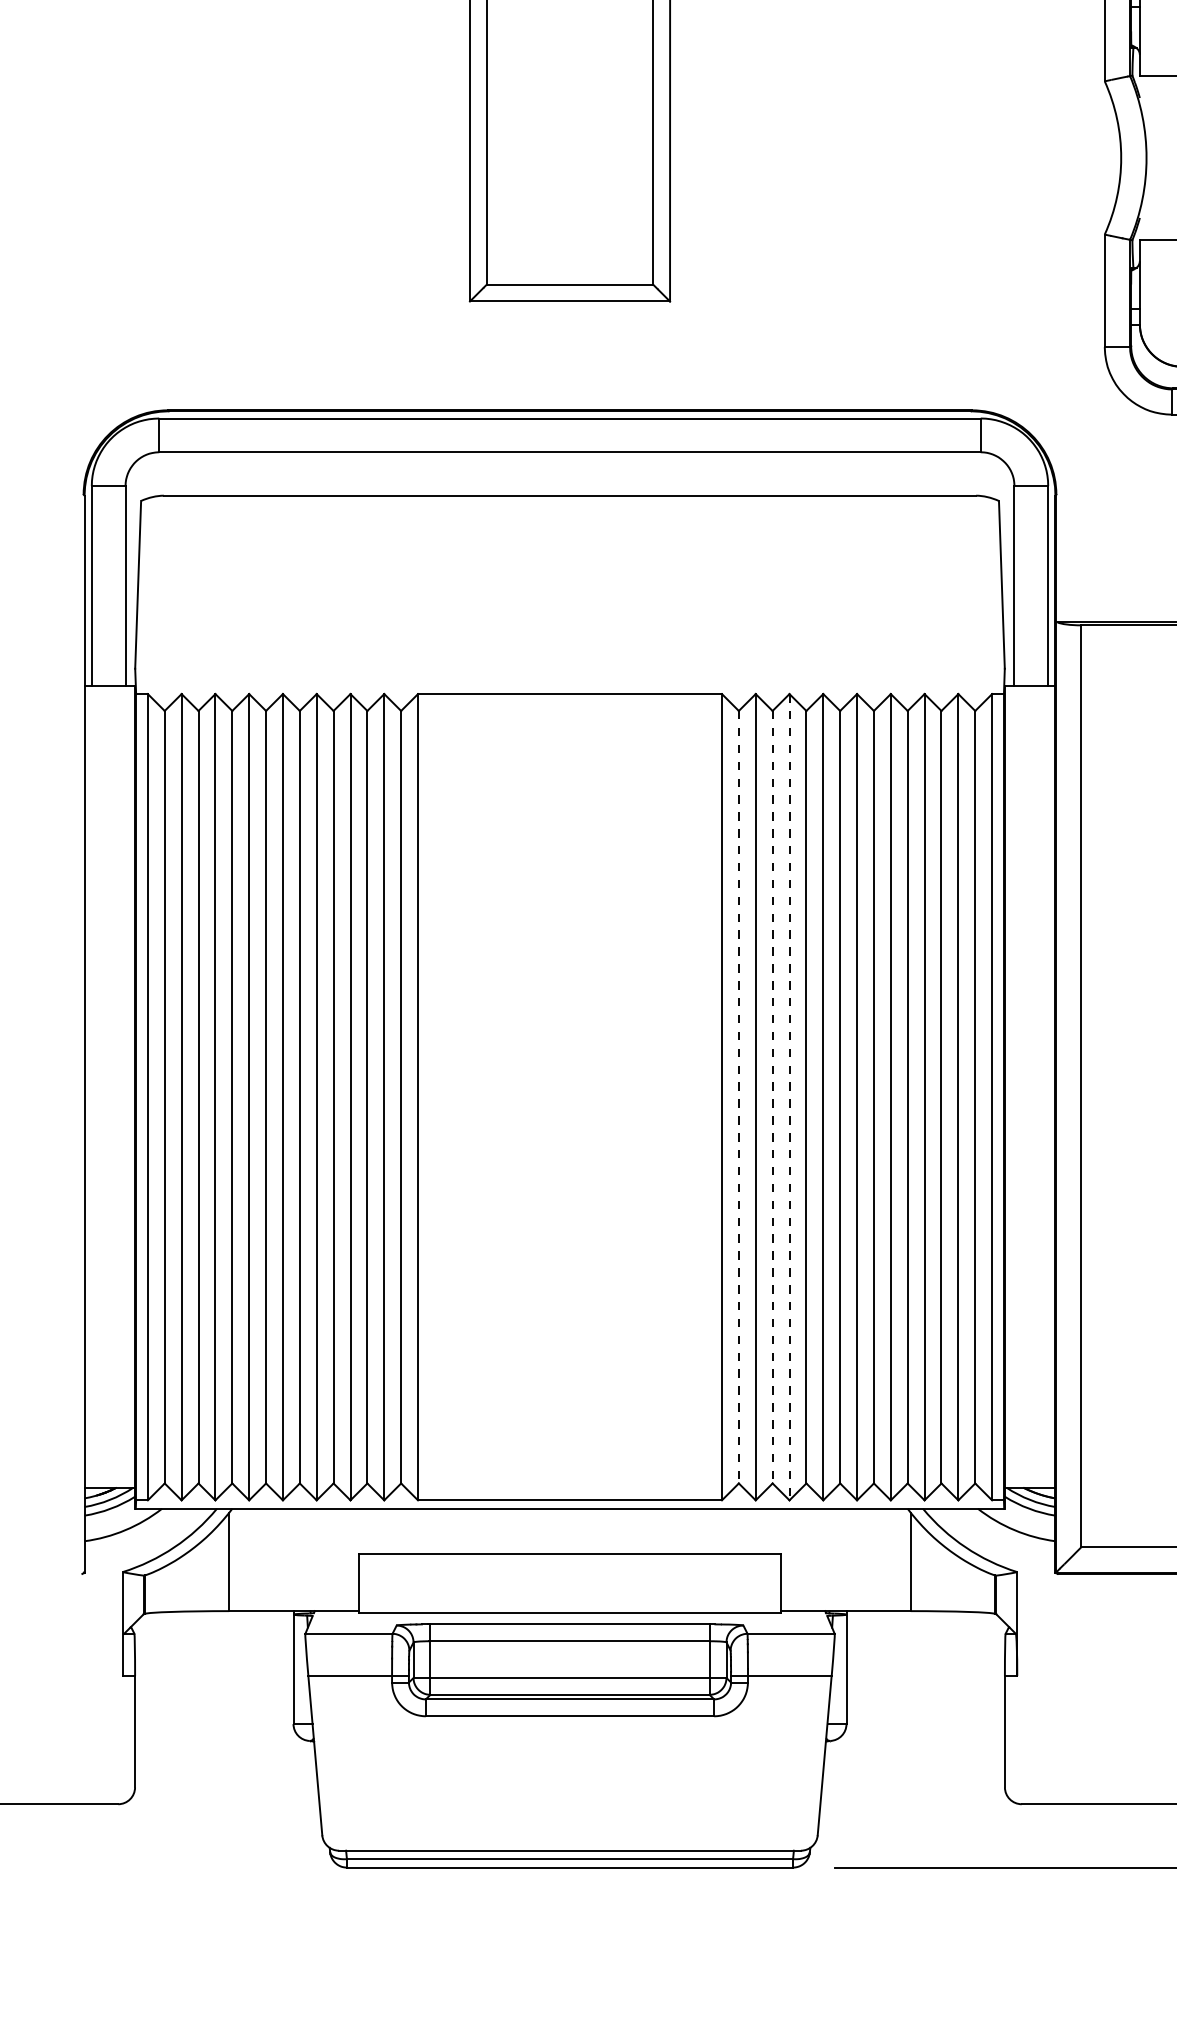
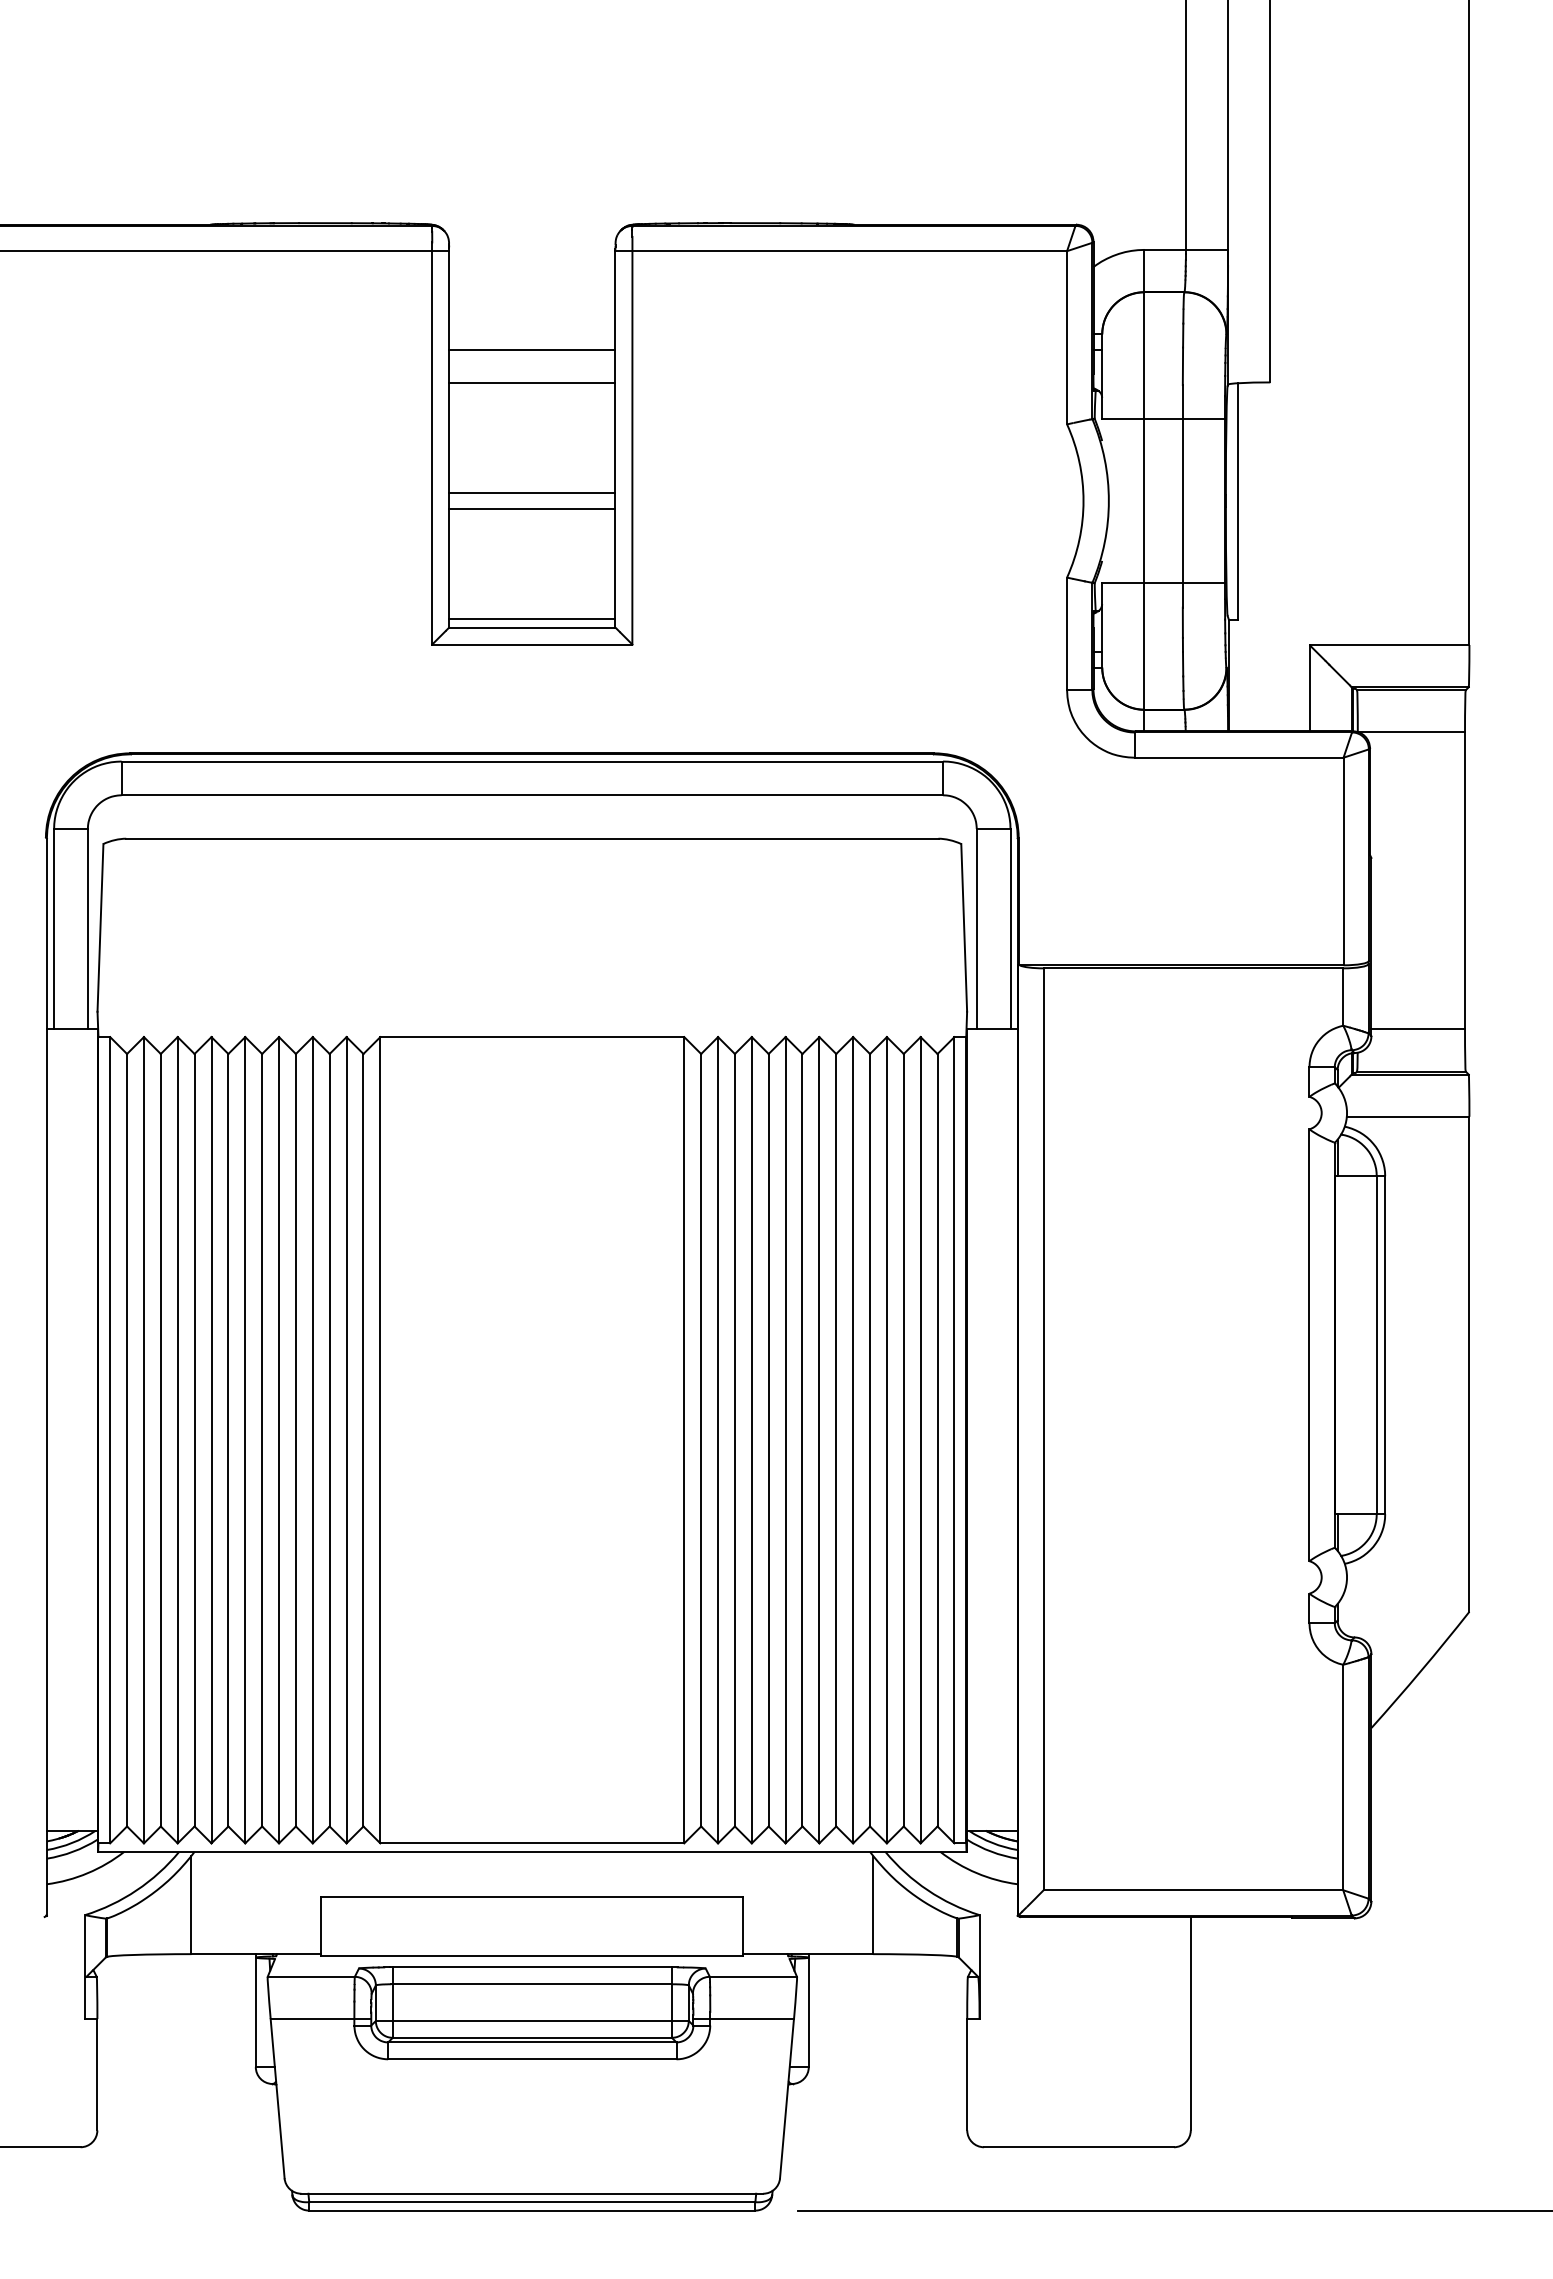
line: (570, 6) -> (532, 349), added
line: (570, 40) -> (532, 383), added
line: (570, 149) -> (532, 492), added
line: (570, 166) -> (532, 509), added
line: (570, 275) -> (532, 618), added
line: (739, 1097) -> (701, 1440), dashed -> solid
line: (772, 1097) -> (734, 1440), dashed -> solid
line: (789, 1097) -> (751, 1440), dashed -> solid

